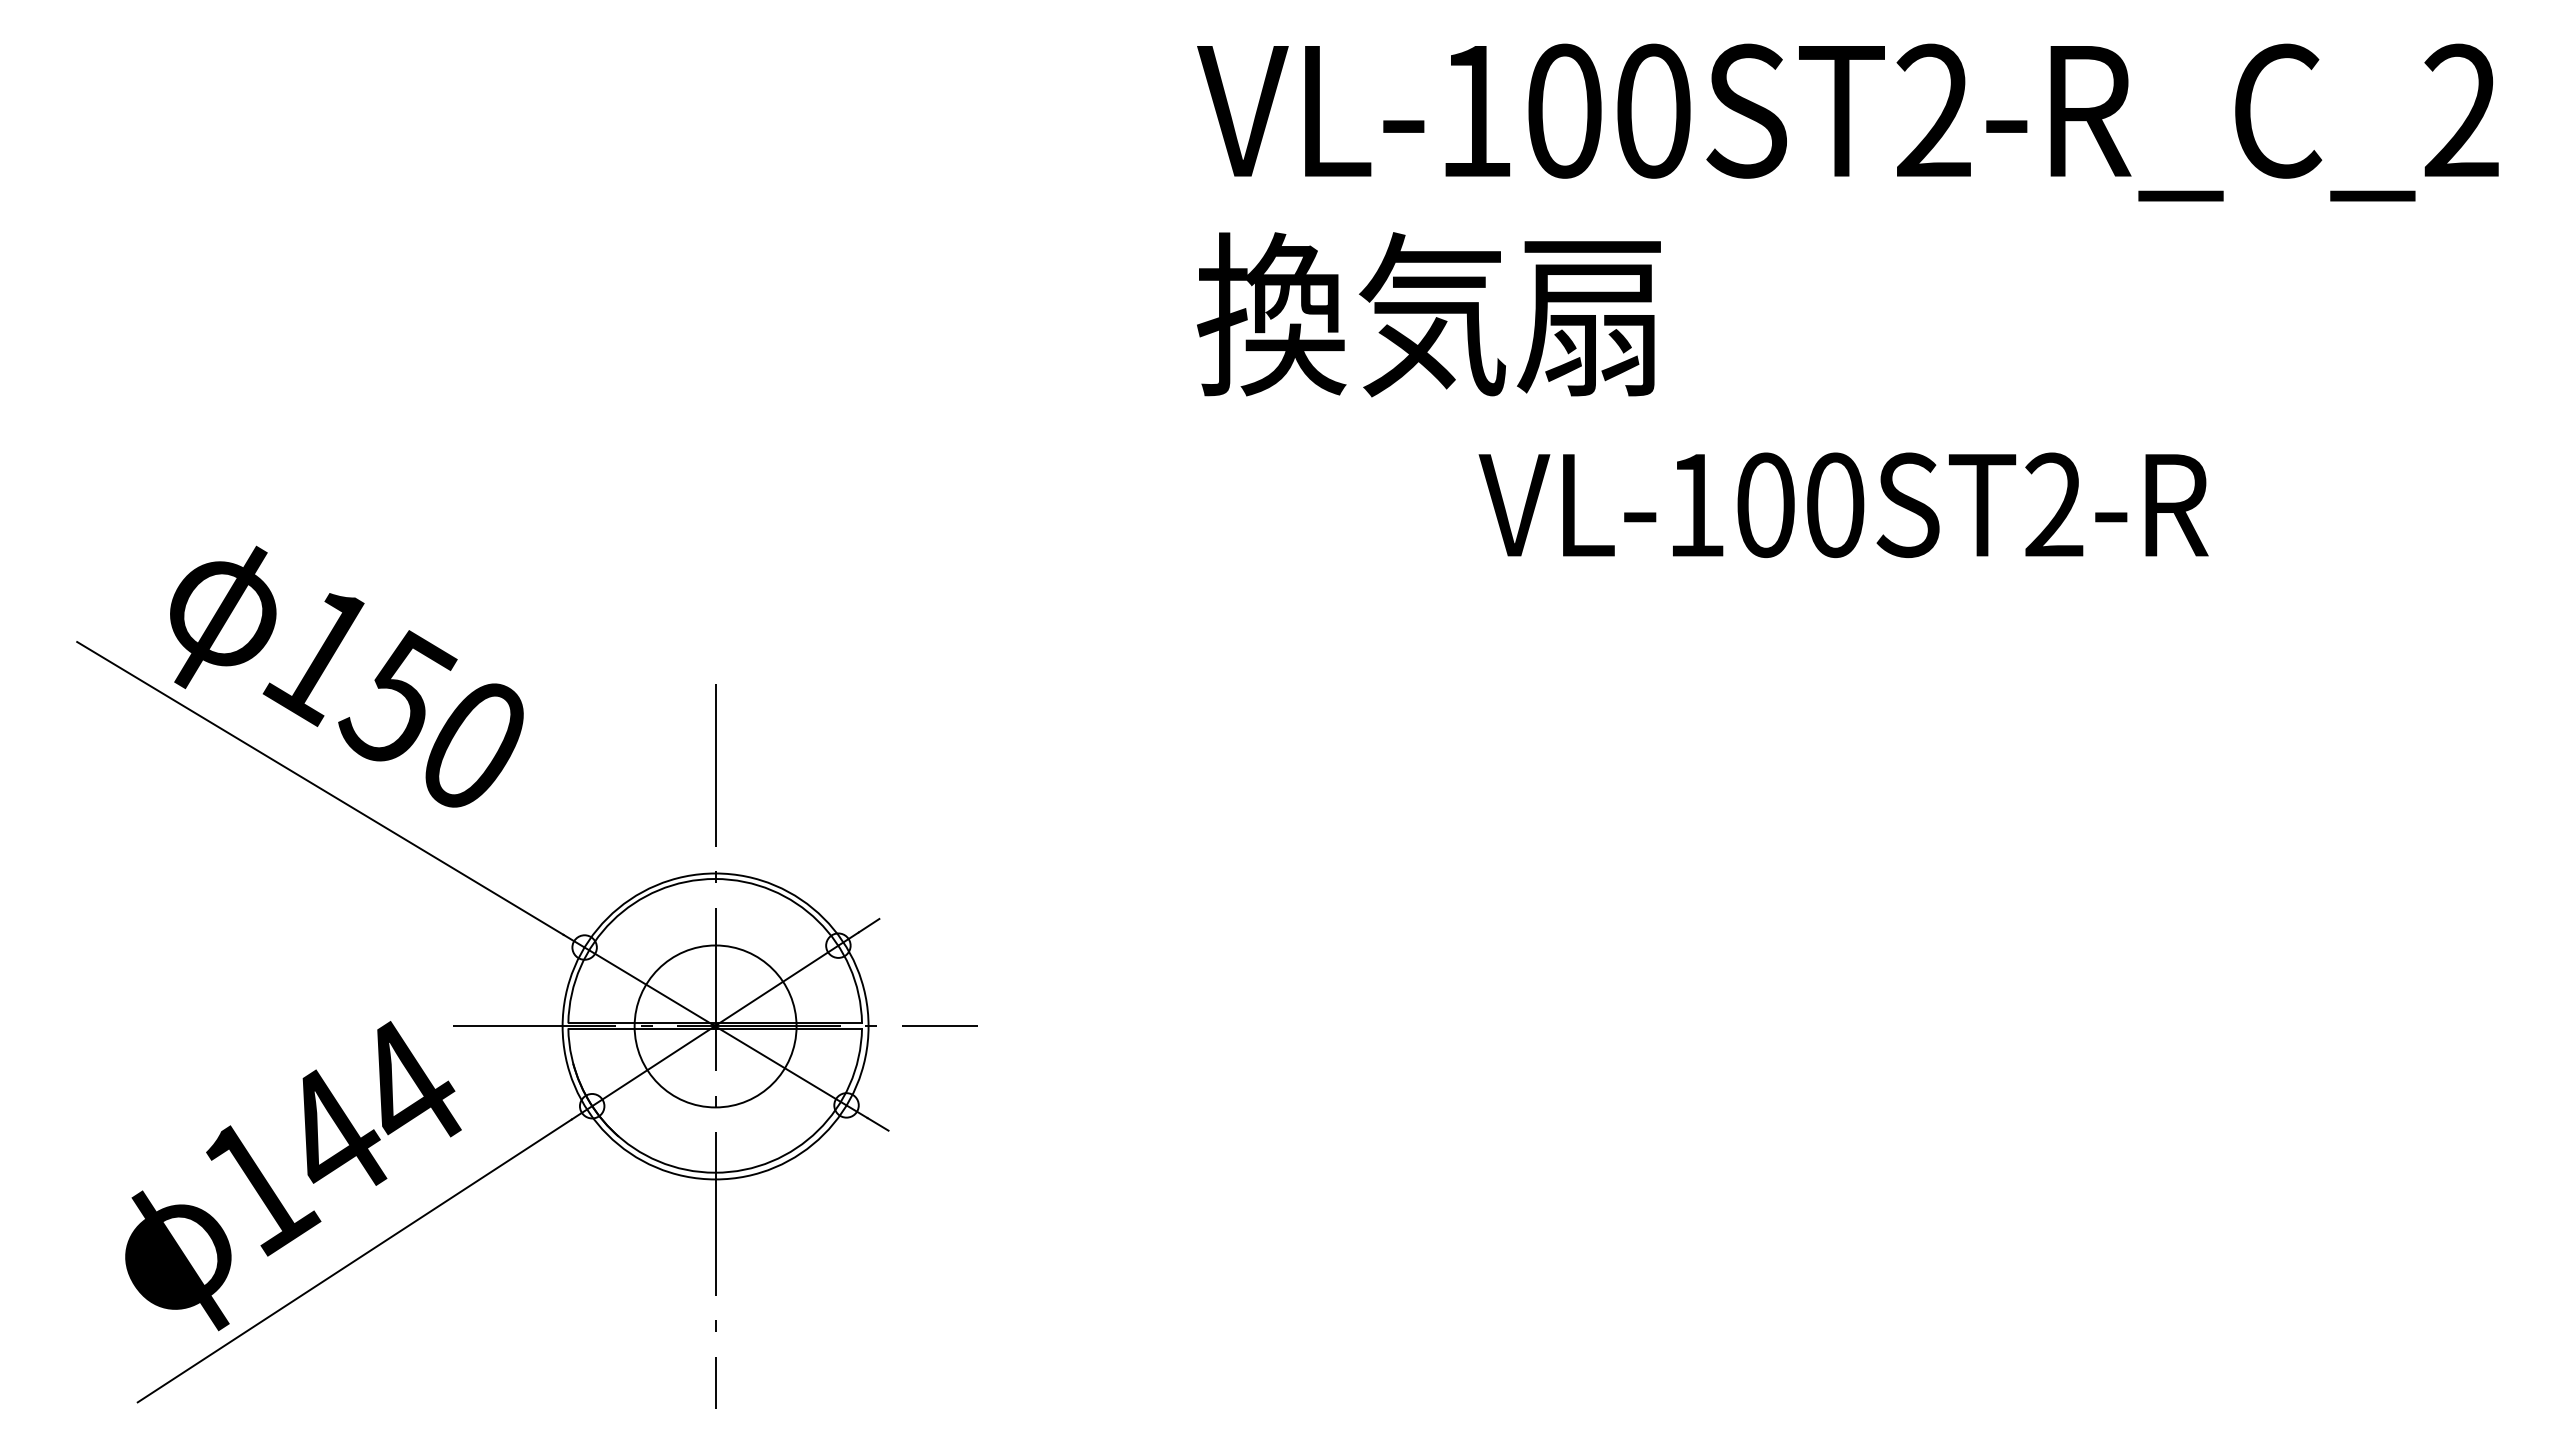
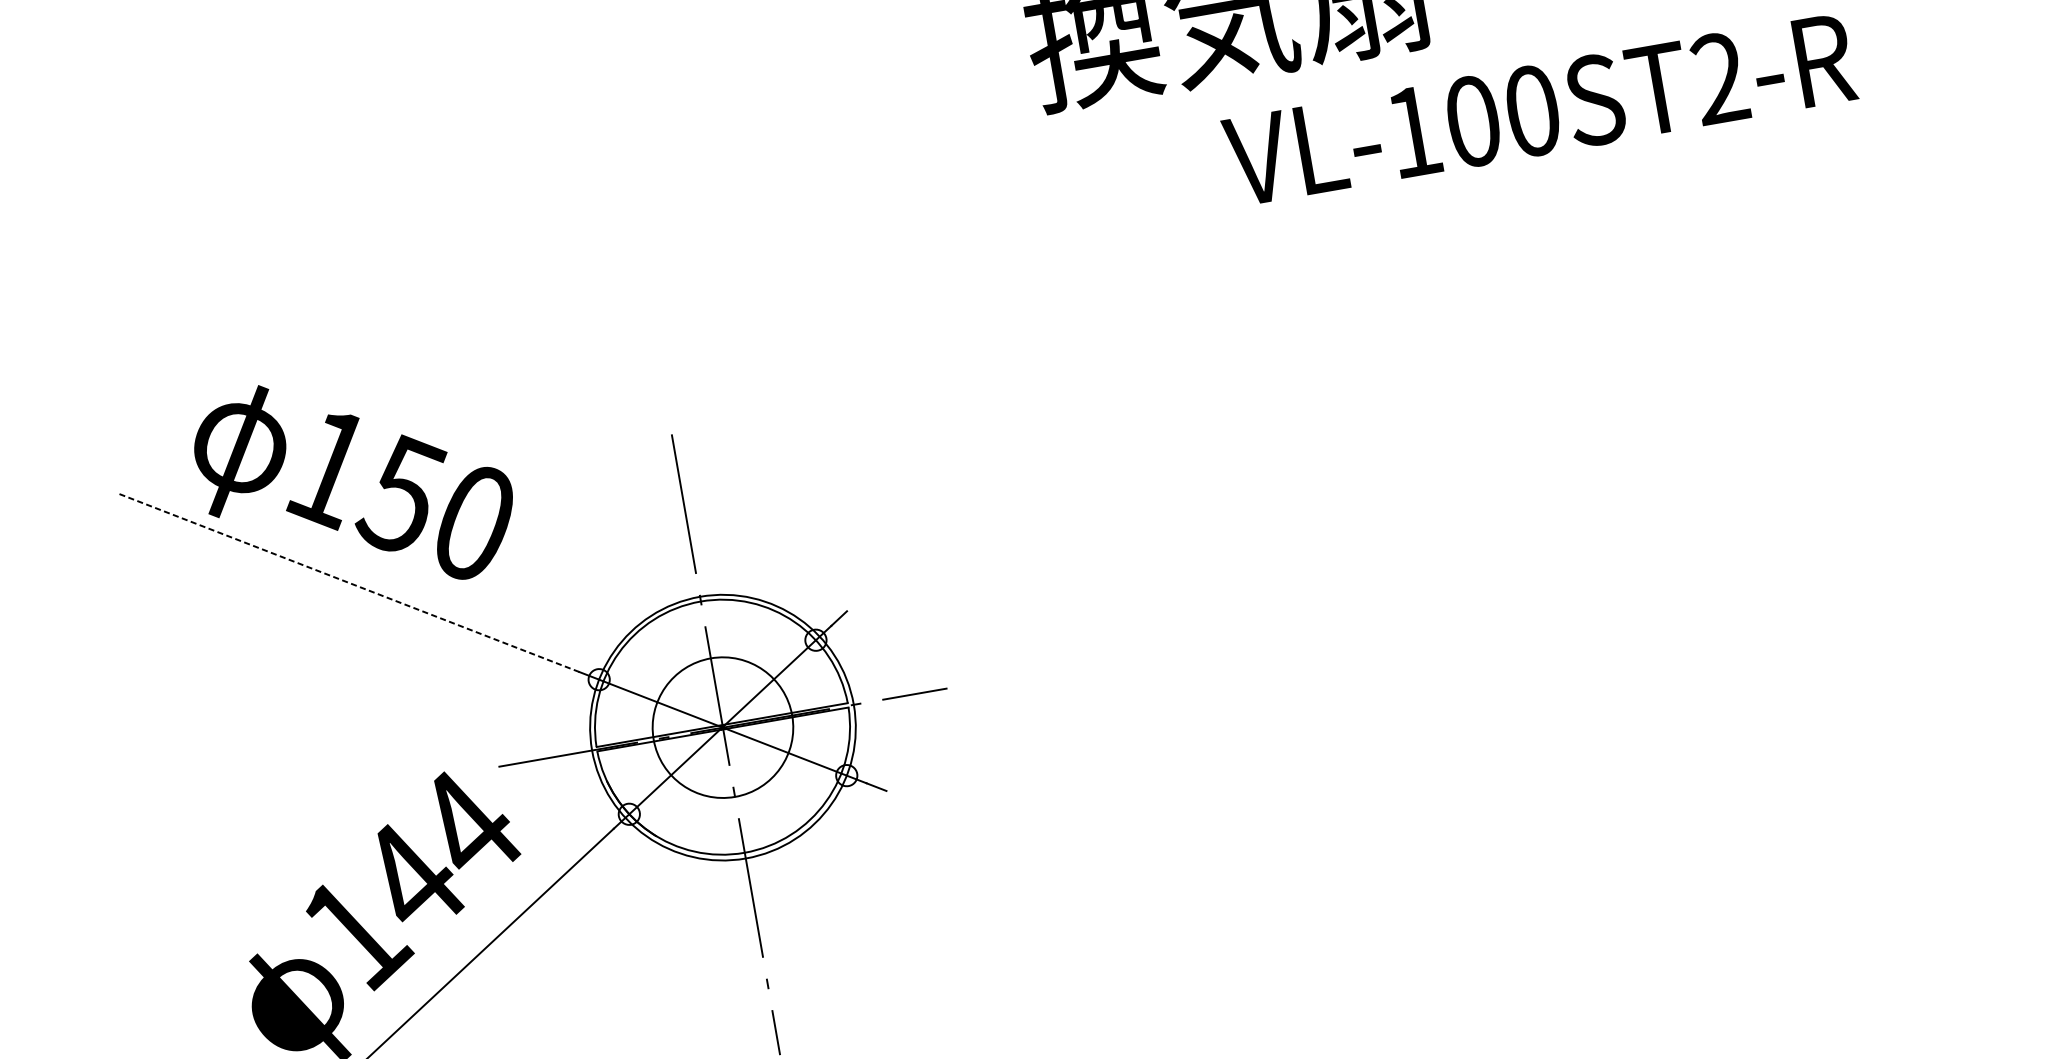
text: (1843, 505) -> (1539, 110), moved
line: (320, 788) -> (349, 583), solid -> dashed

